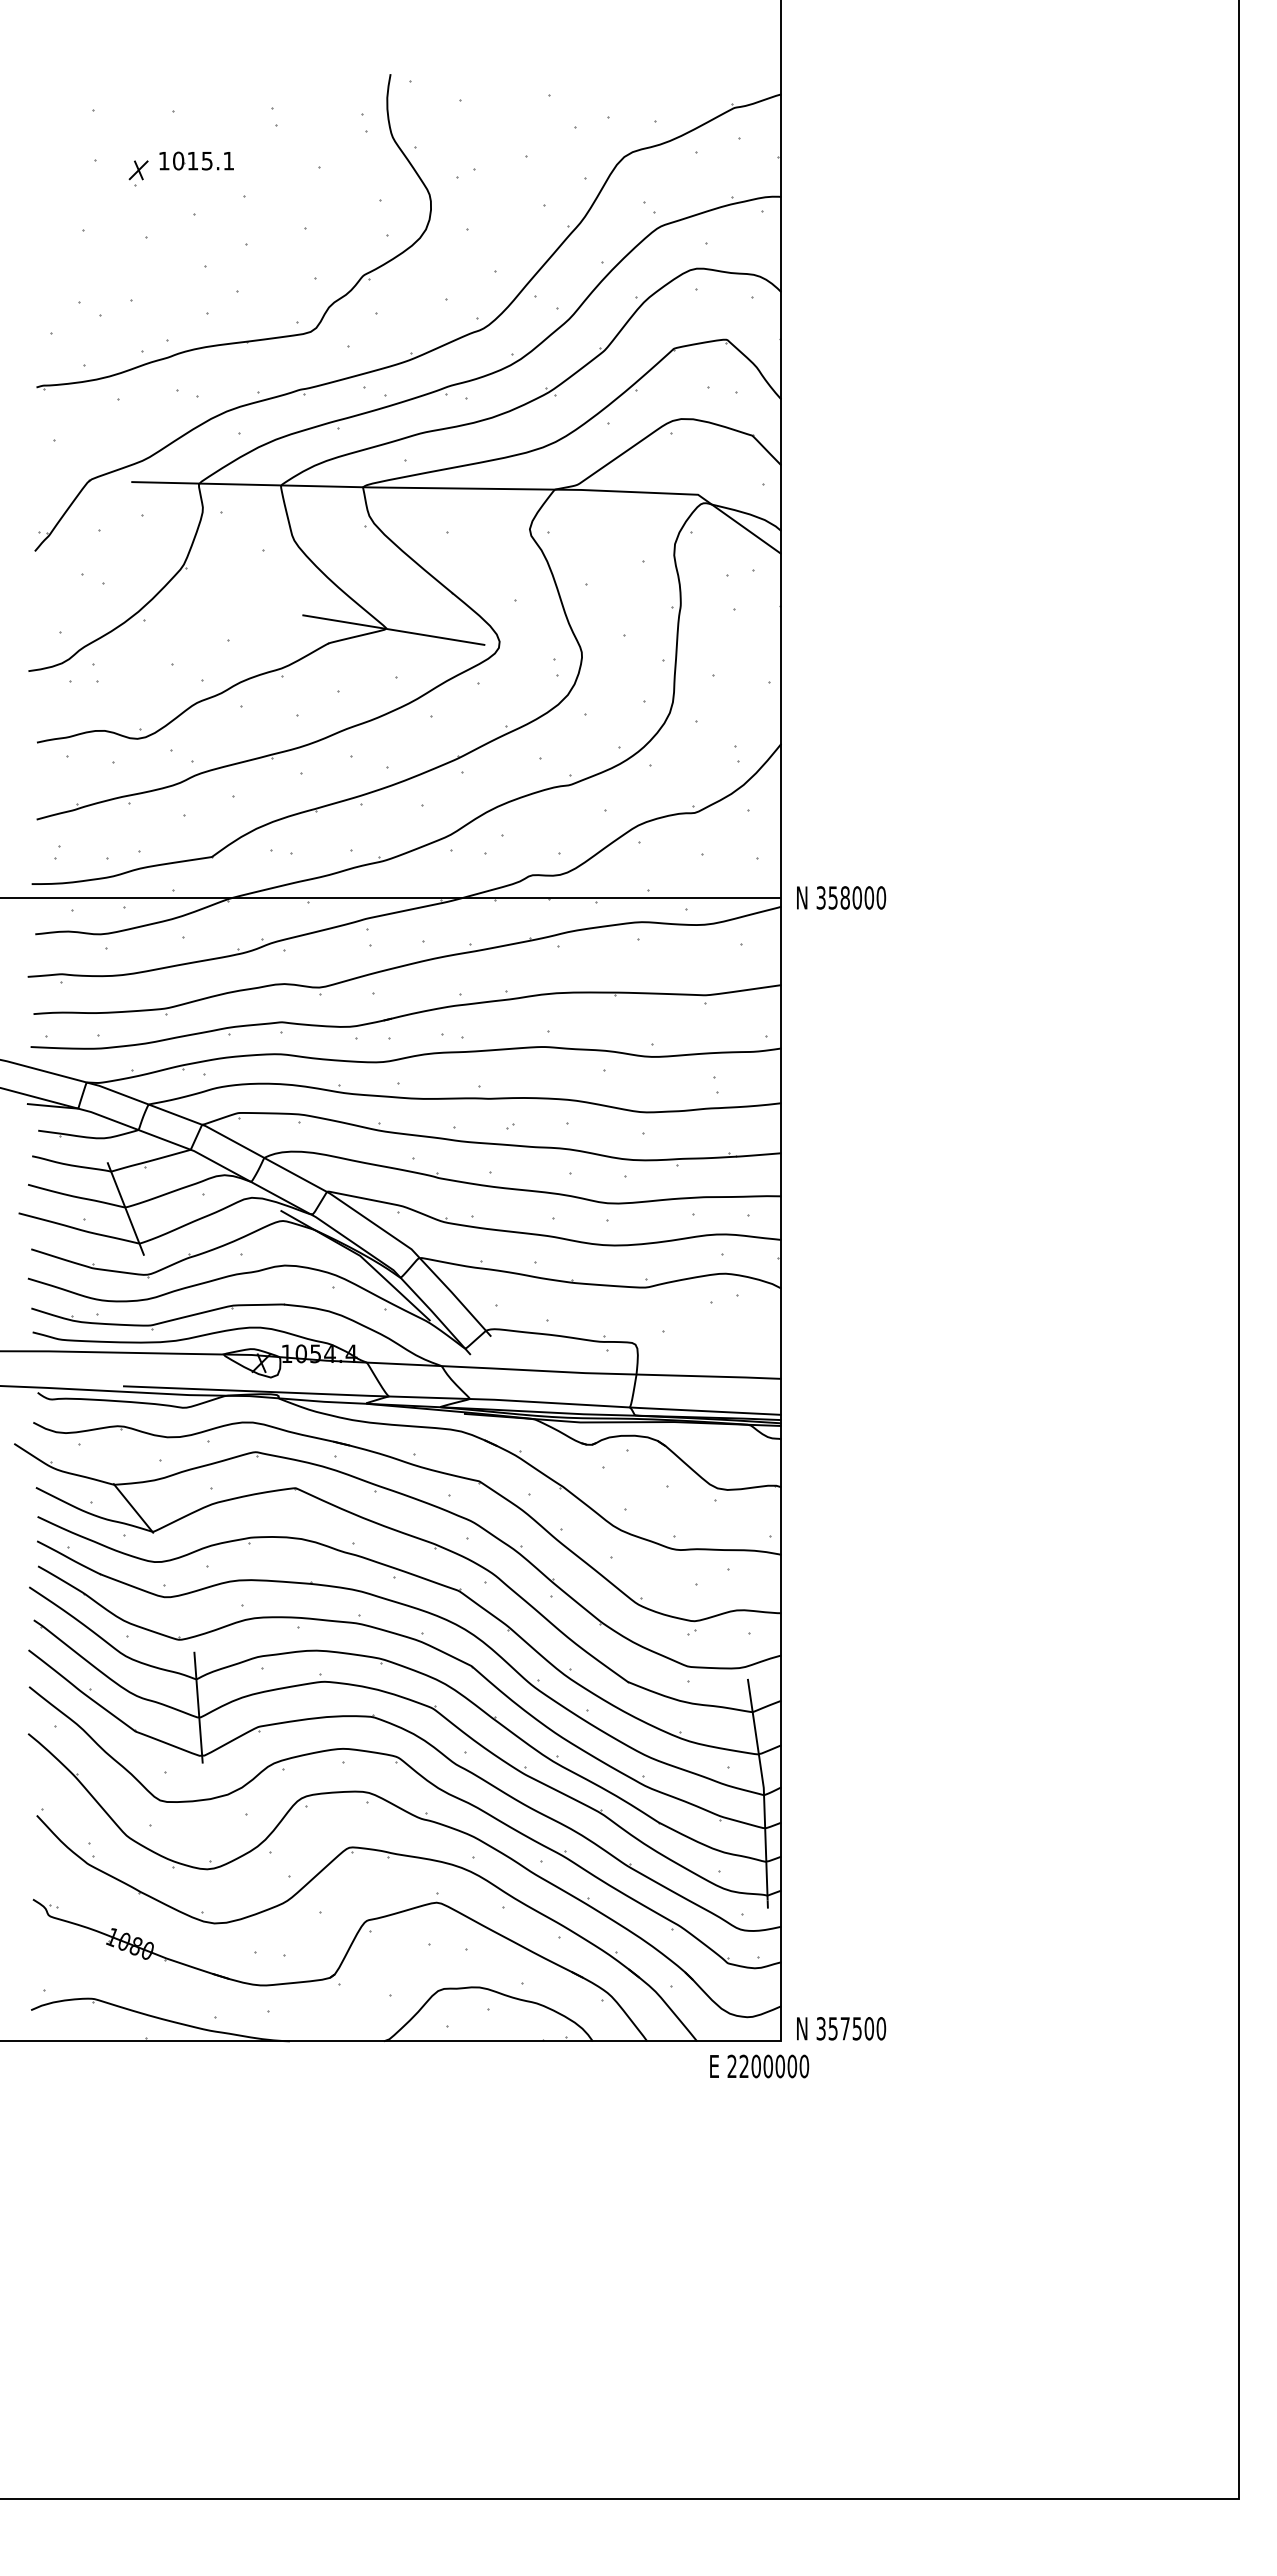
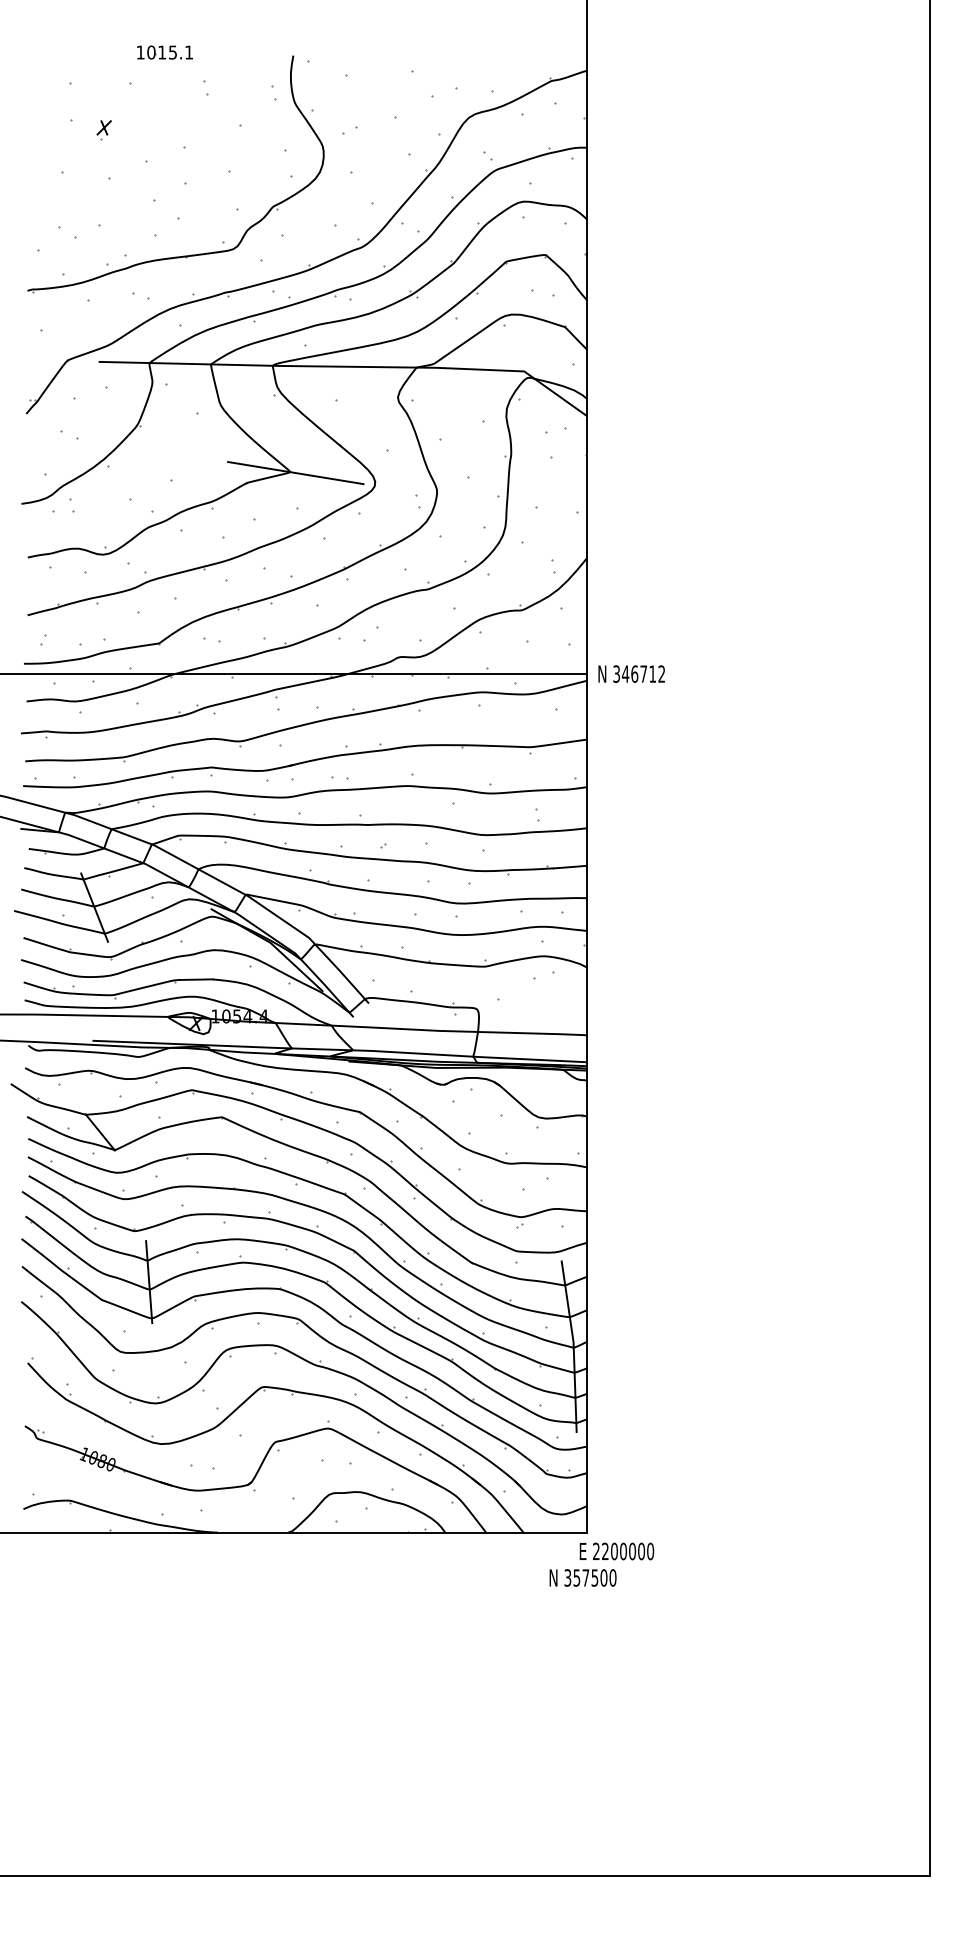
part: (196, 160) -> (164, 52), moved
text: (857, 897) -> (643, 673), 358000 -> 346712
text: (841, 2028) -> (583, 1577), moved
text: (759, 2066) -> (616, 1551), moved

